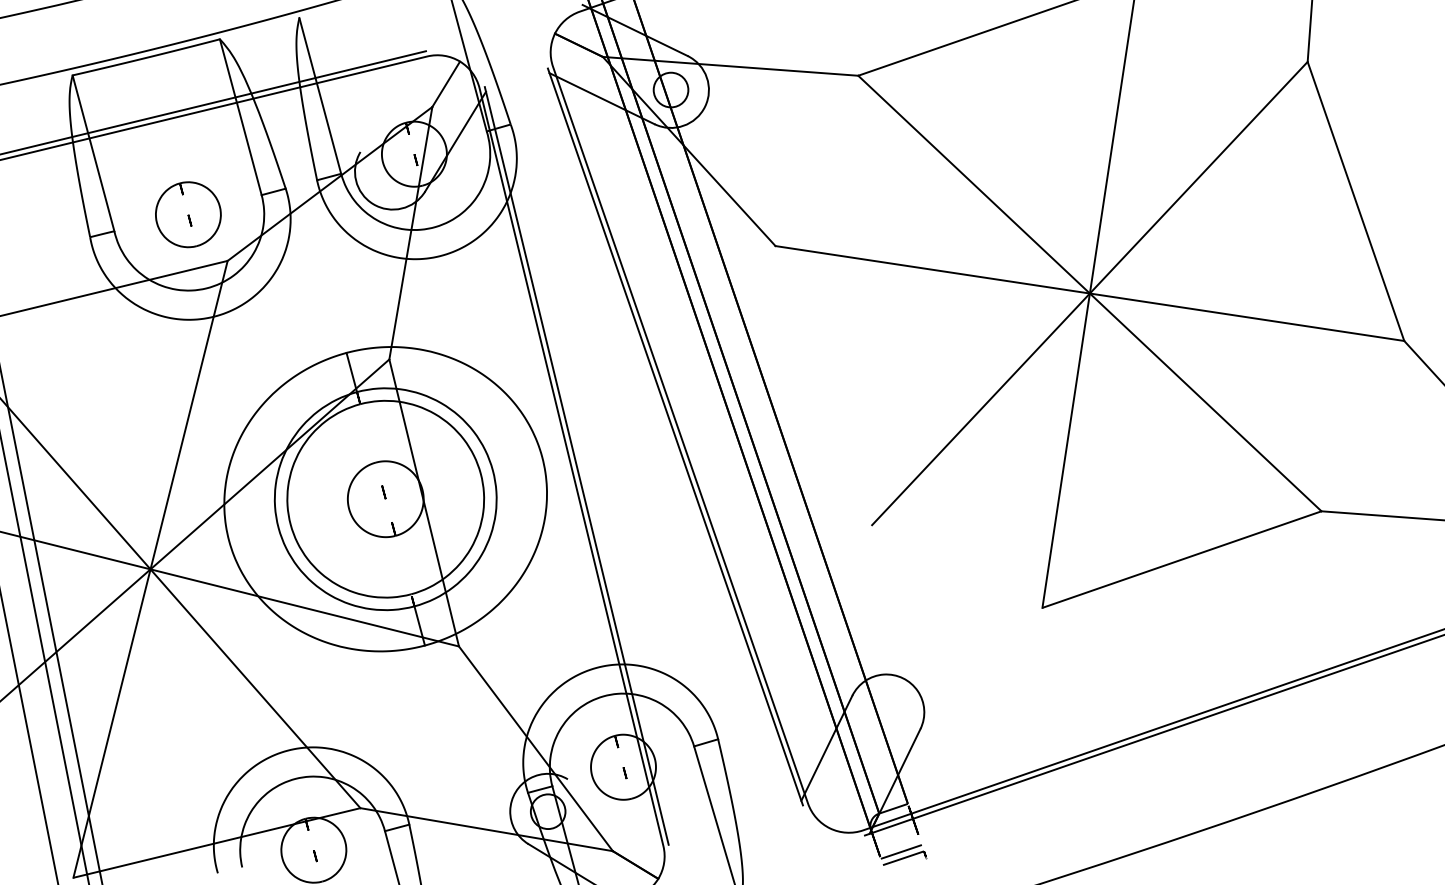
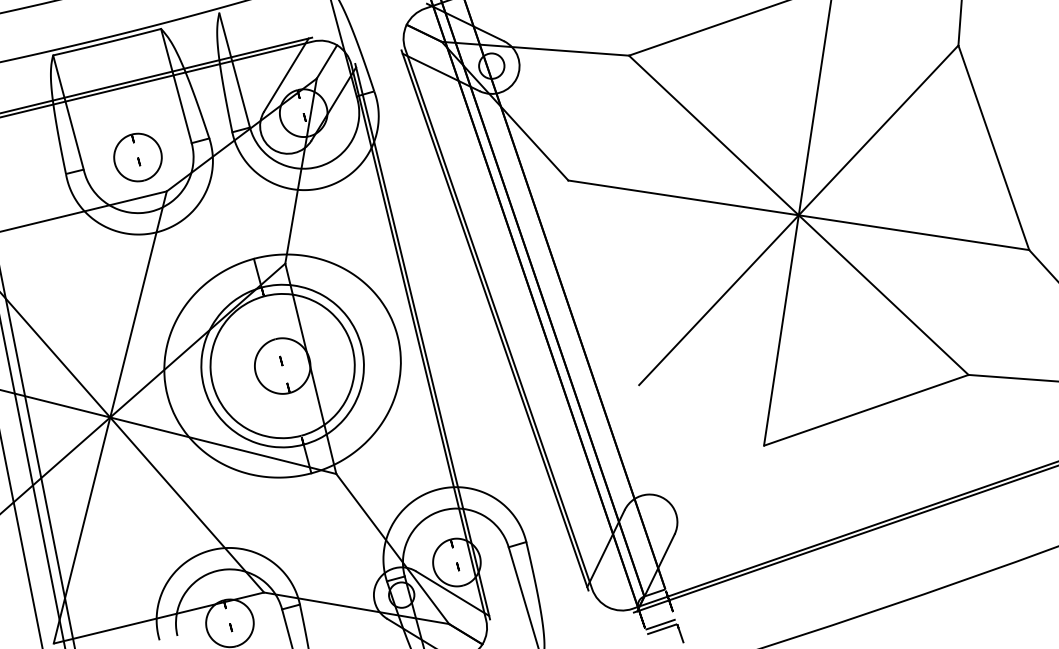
line: (390, 102) -> (286, 75), added
line: (617, 809) -> (452, 593), added

